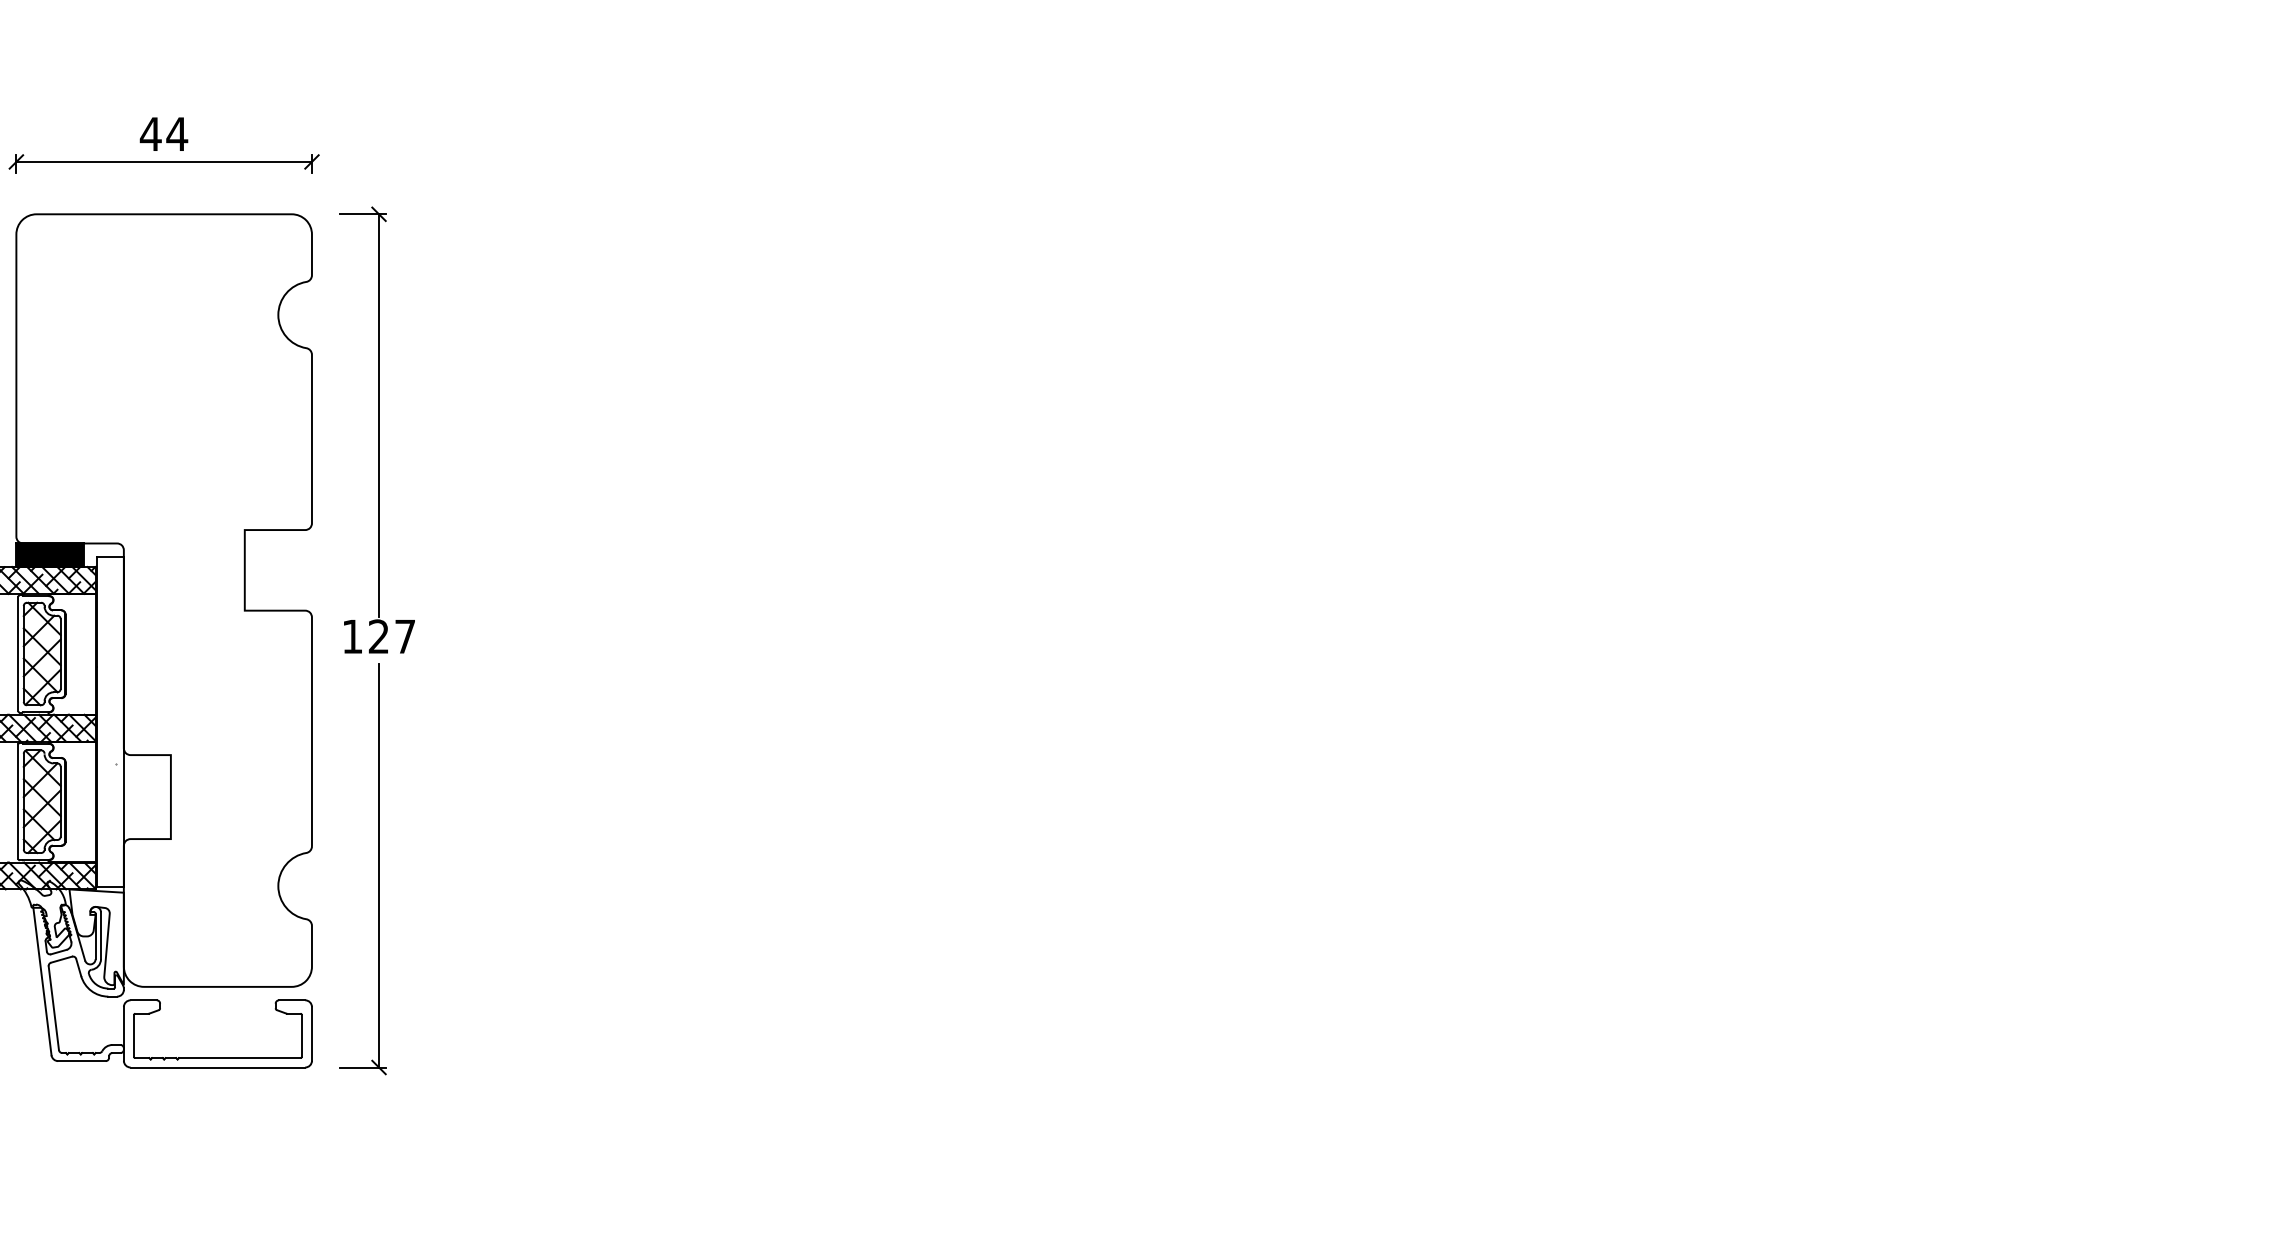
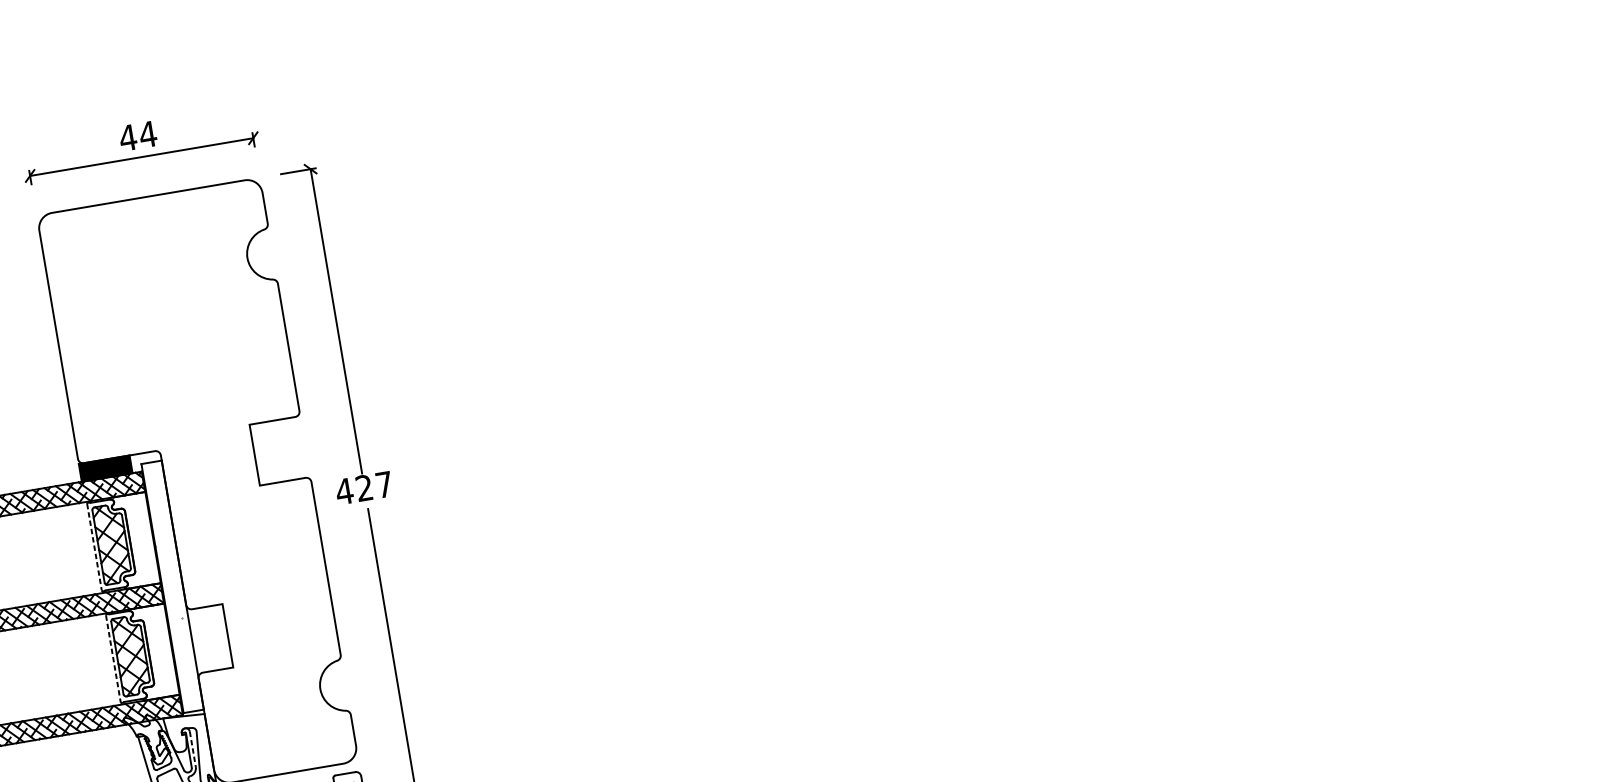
text: (352, 636) -> (344, 491), 127 -> 427
line: (18, 654) -> (94, 547), solid -> dashed
line: (18, 802) -> (113, 659), solid -> dashed
line: (101, 936) -> (193, 749), solid -> dashed

